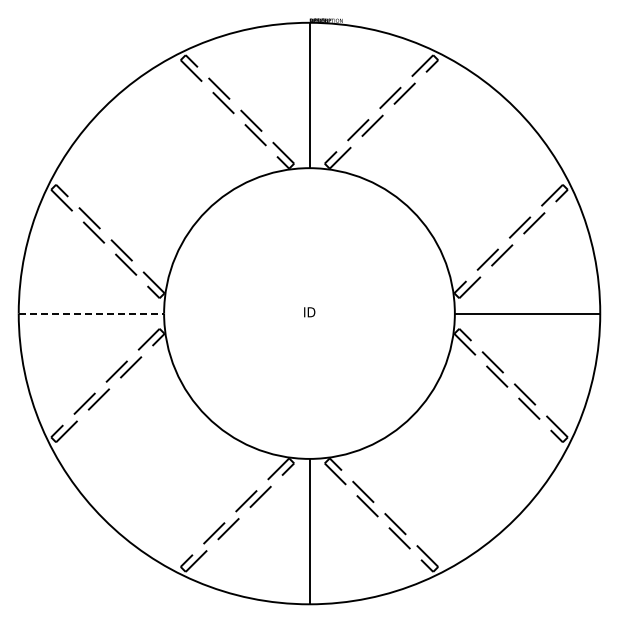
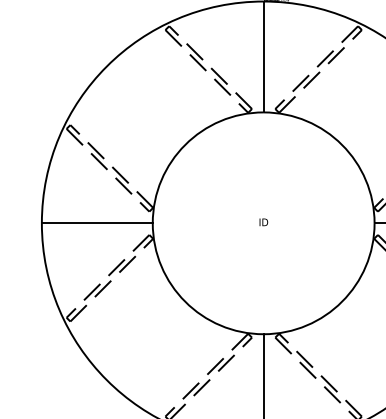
line: (91, 313) -> (97, 223), dashed -> solid

